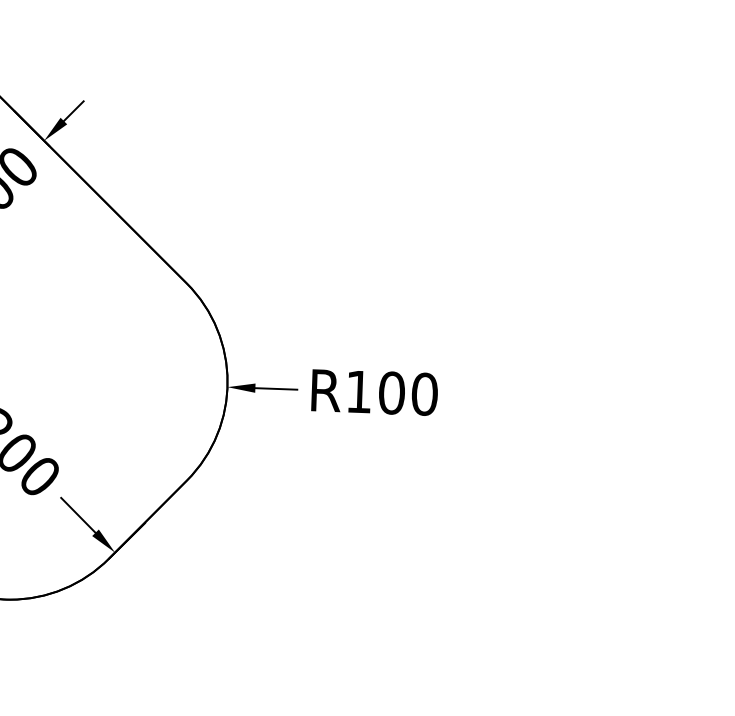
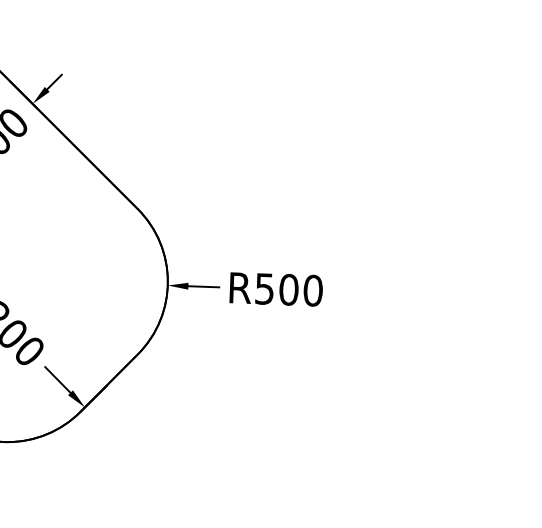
text: (358, 391) -> (264, 288), R100 -> R500

